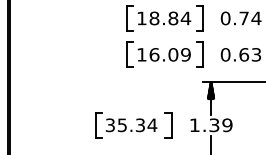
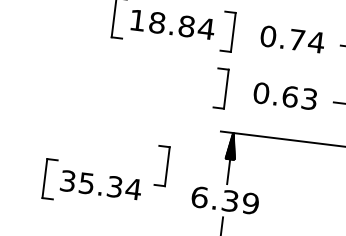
part: (158, 54) -> (156, 79), removed
part: (168, 125) -> (161, 166), moved
text: (194, 125) -> (199, 197), 1.39 -> 6.39

